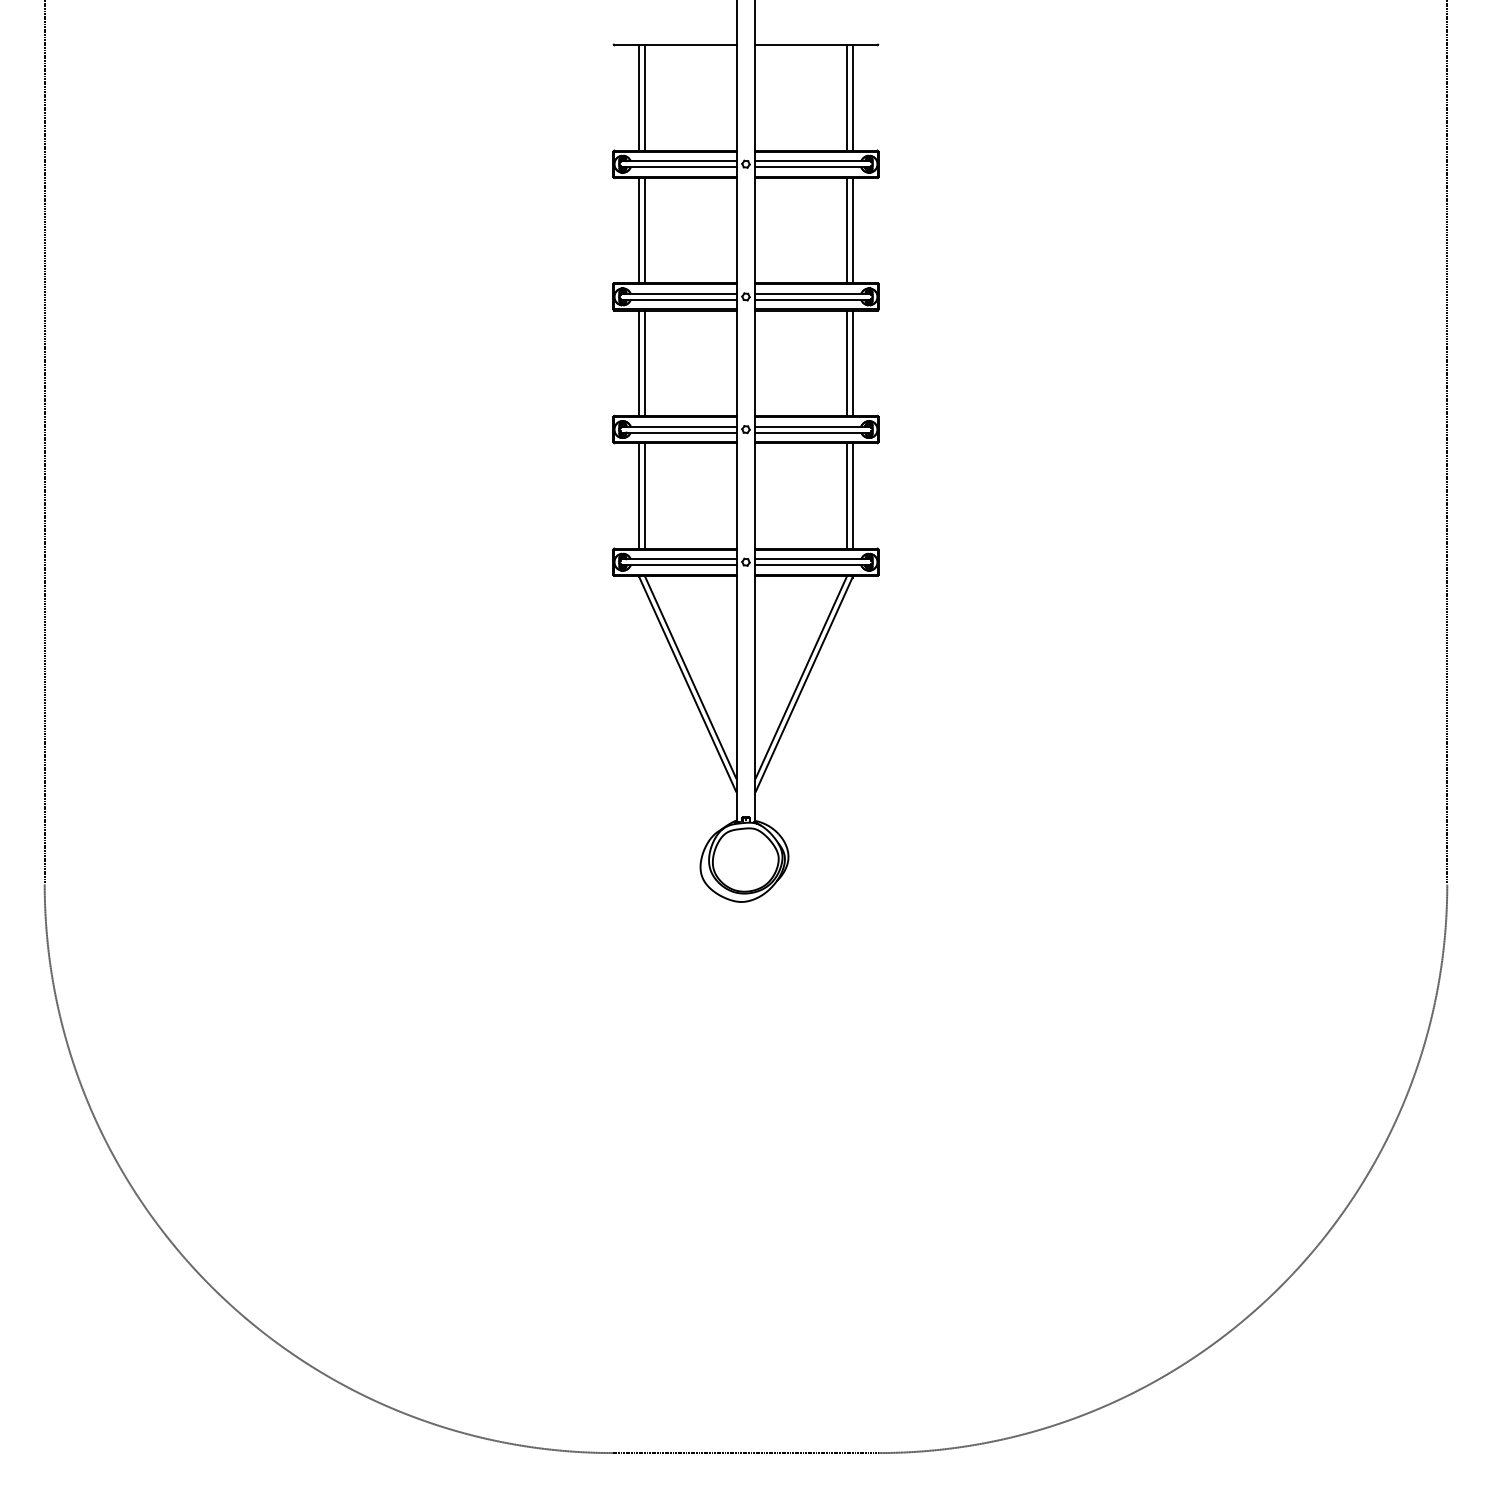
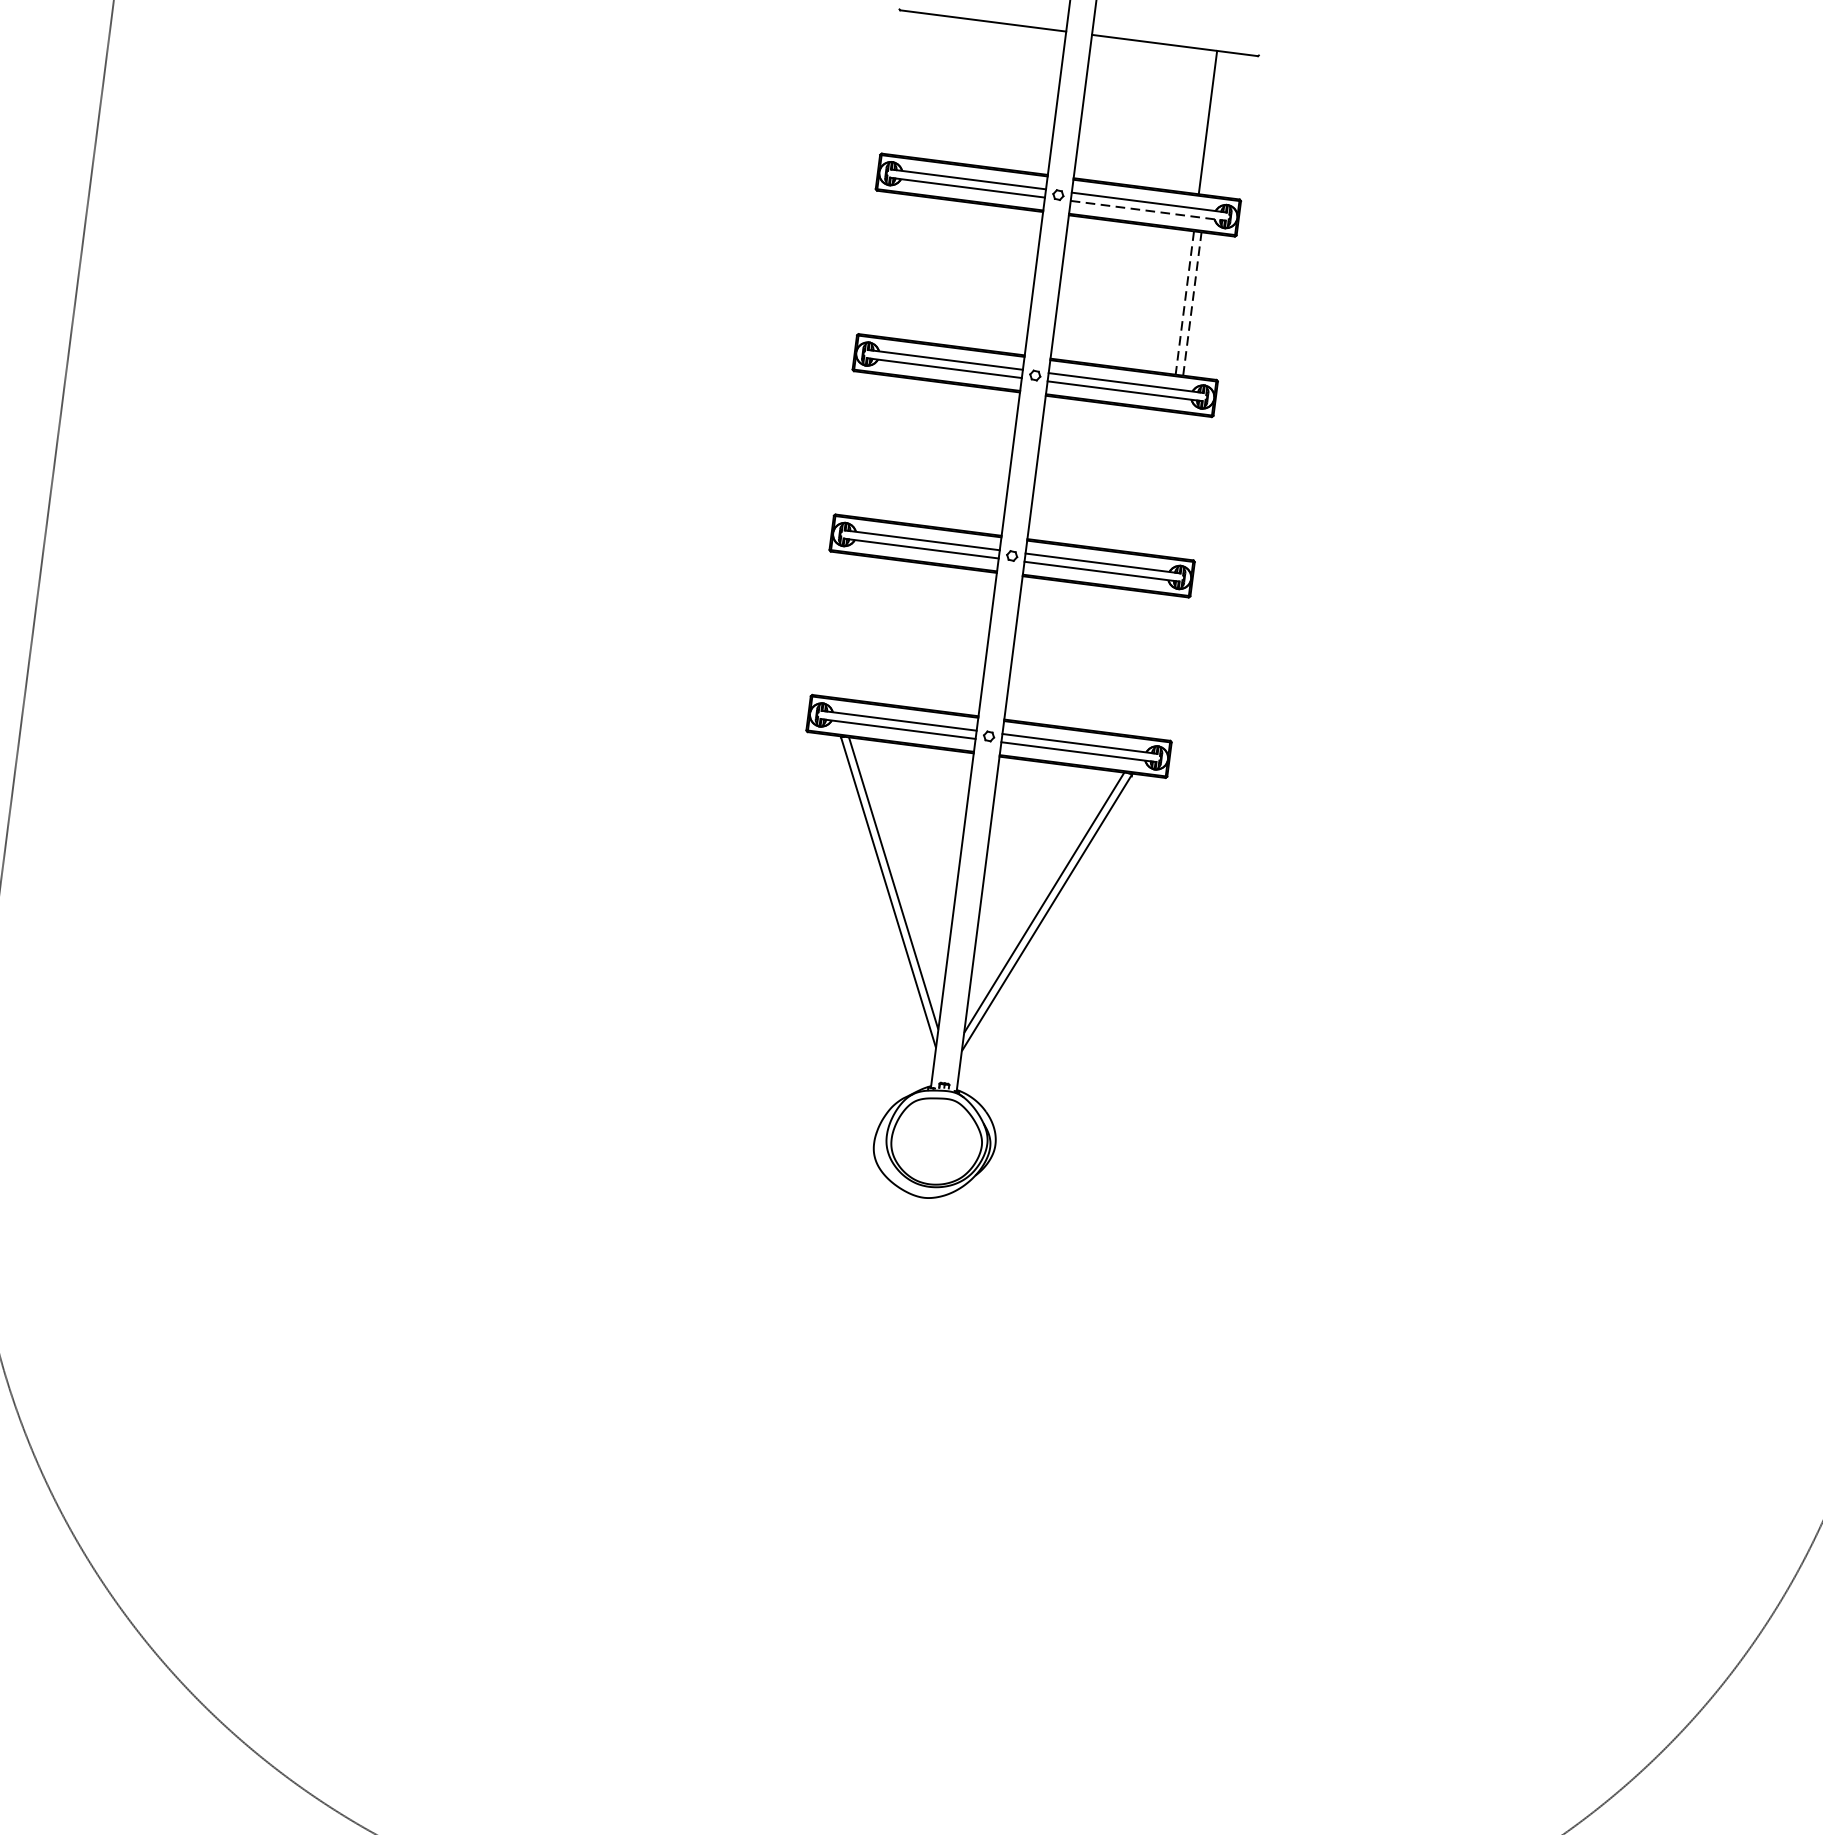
line: (638, 97) -> (923, 85), removed
line: (644, 97) -> (931, 86), removed
line: (853, 97) -> (1216, 123), removed
line: (812, 167) -> (1148, 211), solid -> dashed
line: (638, 230) -> (900, 266), removed
line: (644, 230) -> (908, 267), removed
line: (847, 230) -> (1184, 302), solid -> dashed
line: (853, 230) -> (1193, 303), solid -> dashed
line: (638, 362) -> (877, 446), removed
line: (644, 362) -> (885, 447), removed
line: (847, 362) -> (1161, 482), removed
line: (853, 362) -> (1170, 483), removed
line: (638, 495) -> (854, 626), removed
line: (644, 495) -> (862, 627), removed
line: (847, 495) -> (1138, 663), removed
line: (853, 495) -> (1146, 664), removed

